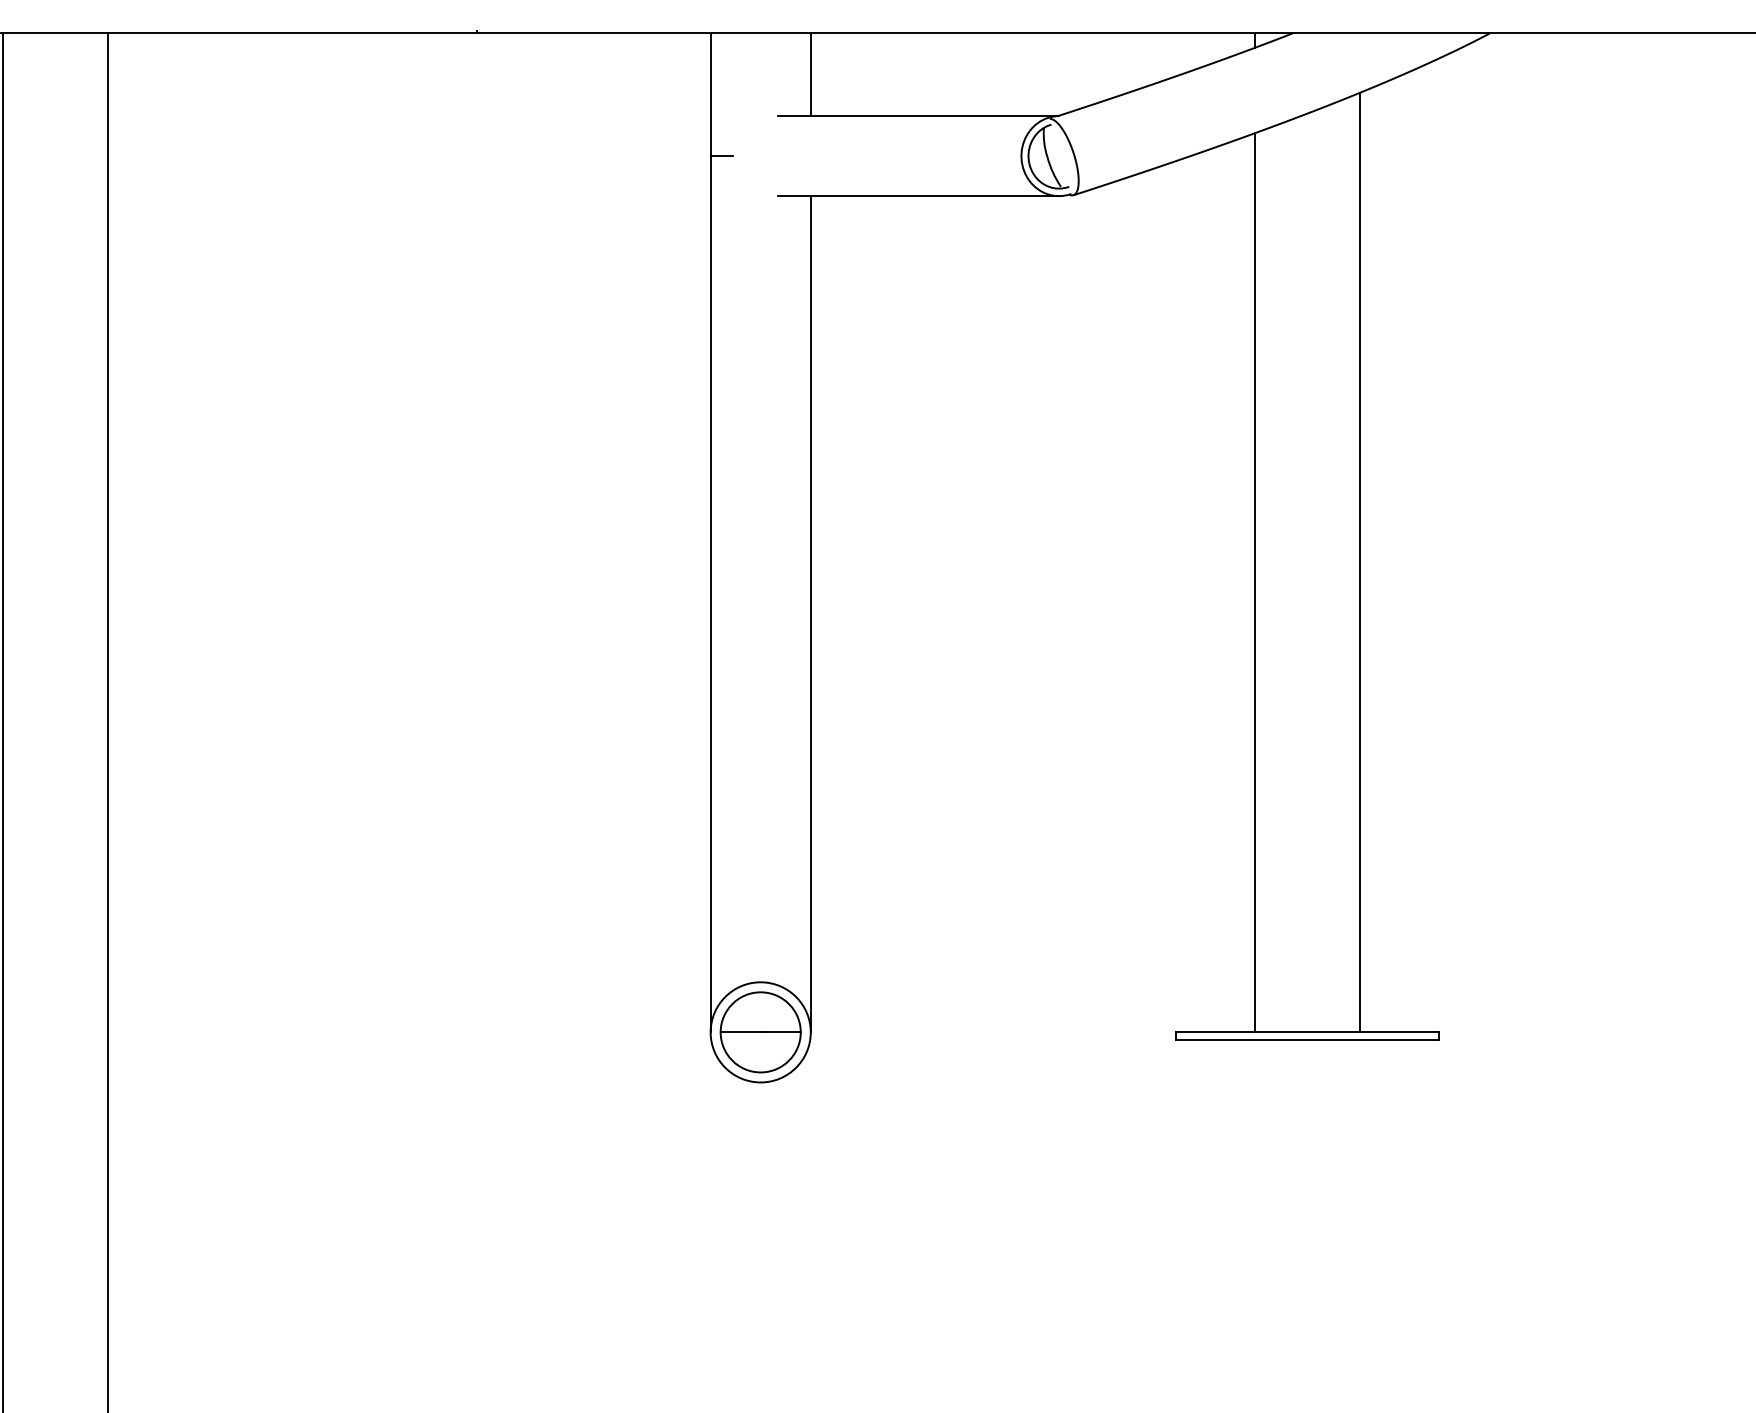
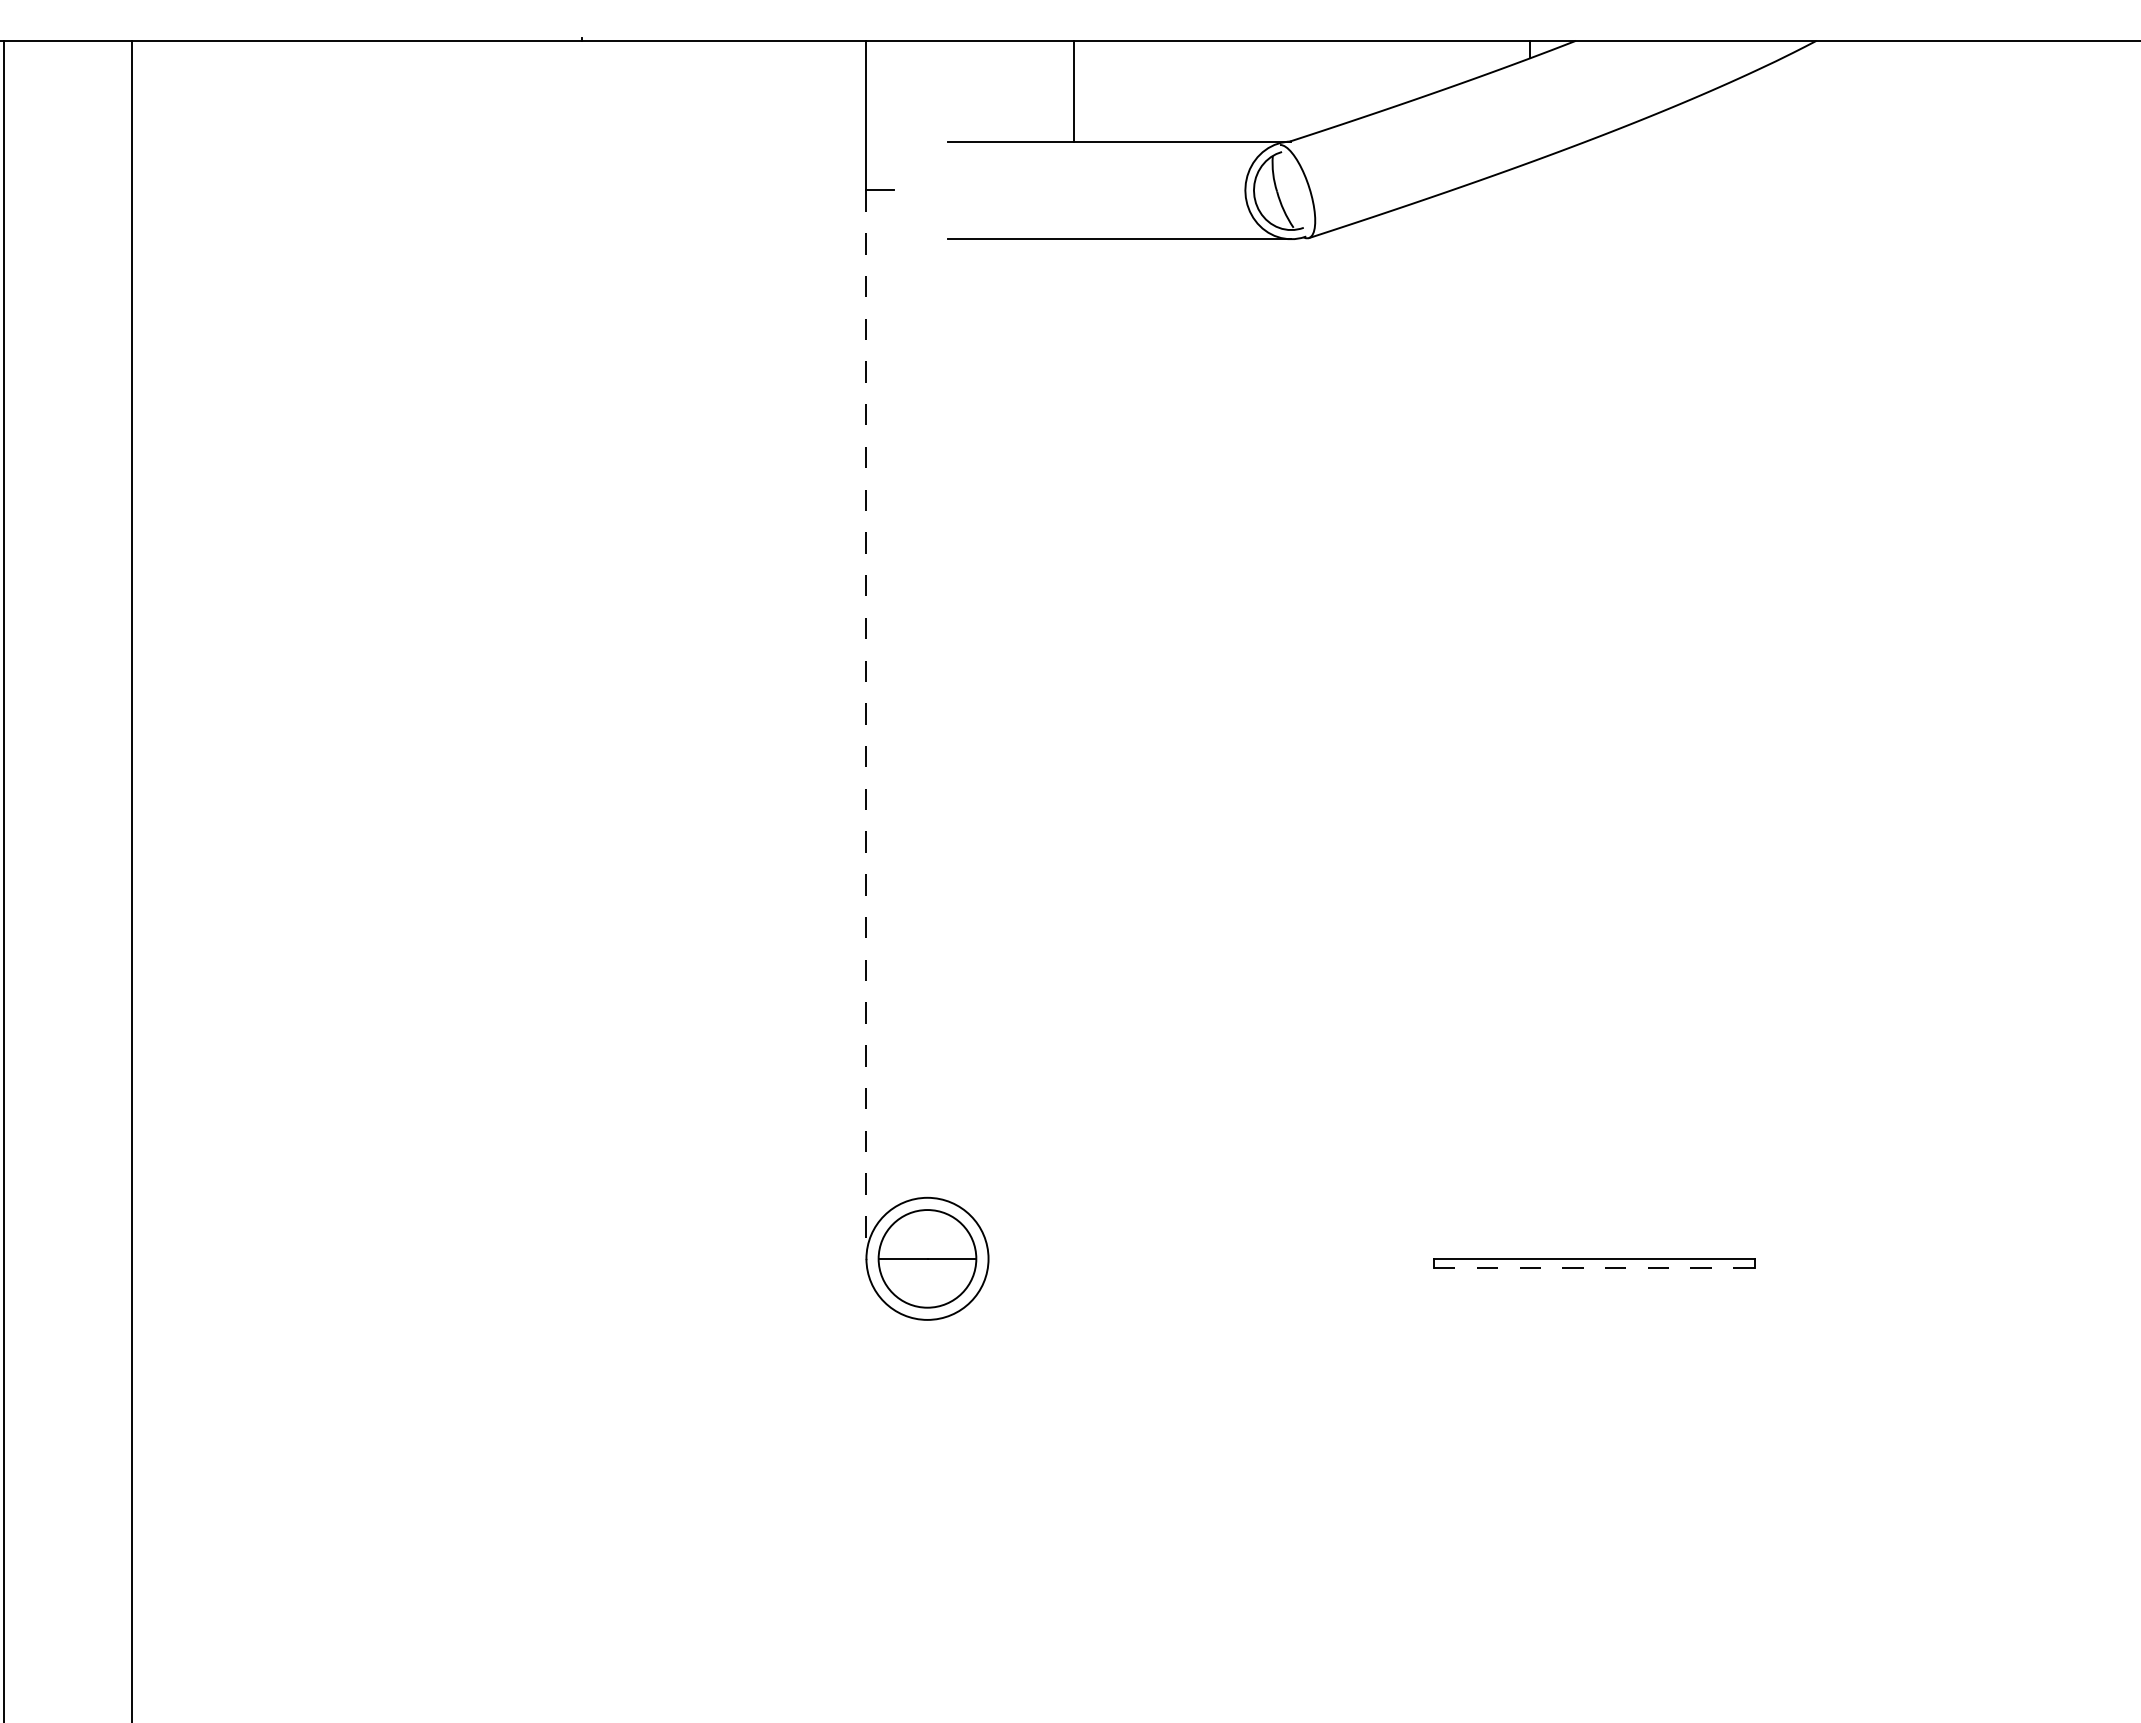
line: (810, 74) -> (1073, 90), moved
line: (1360, 562) -> (1658, 685), removed
line: (1255, 582) -> (1530, 710), removed
line: (710, 594) -> (866, 725), solid -> dashed
line: (810, 613) -> (988, 748), removed
line: (1306, 1040) -> (1593, 1268), solid -> dashed

